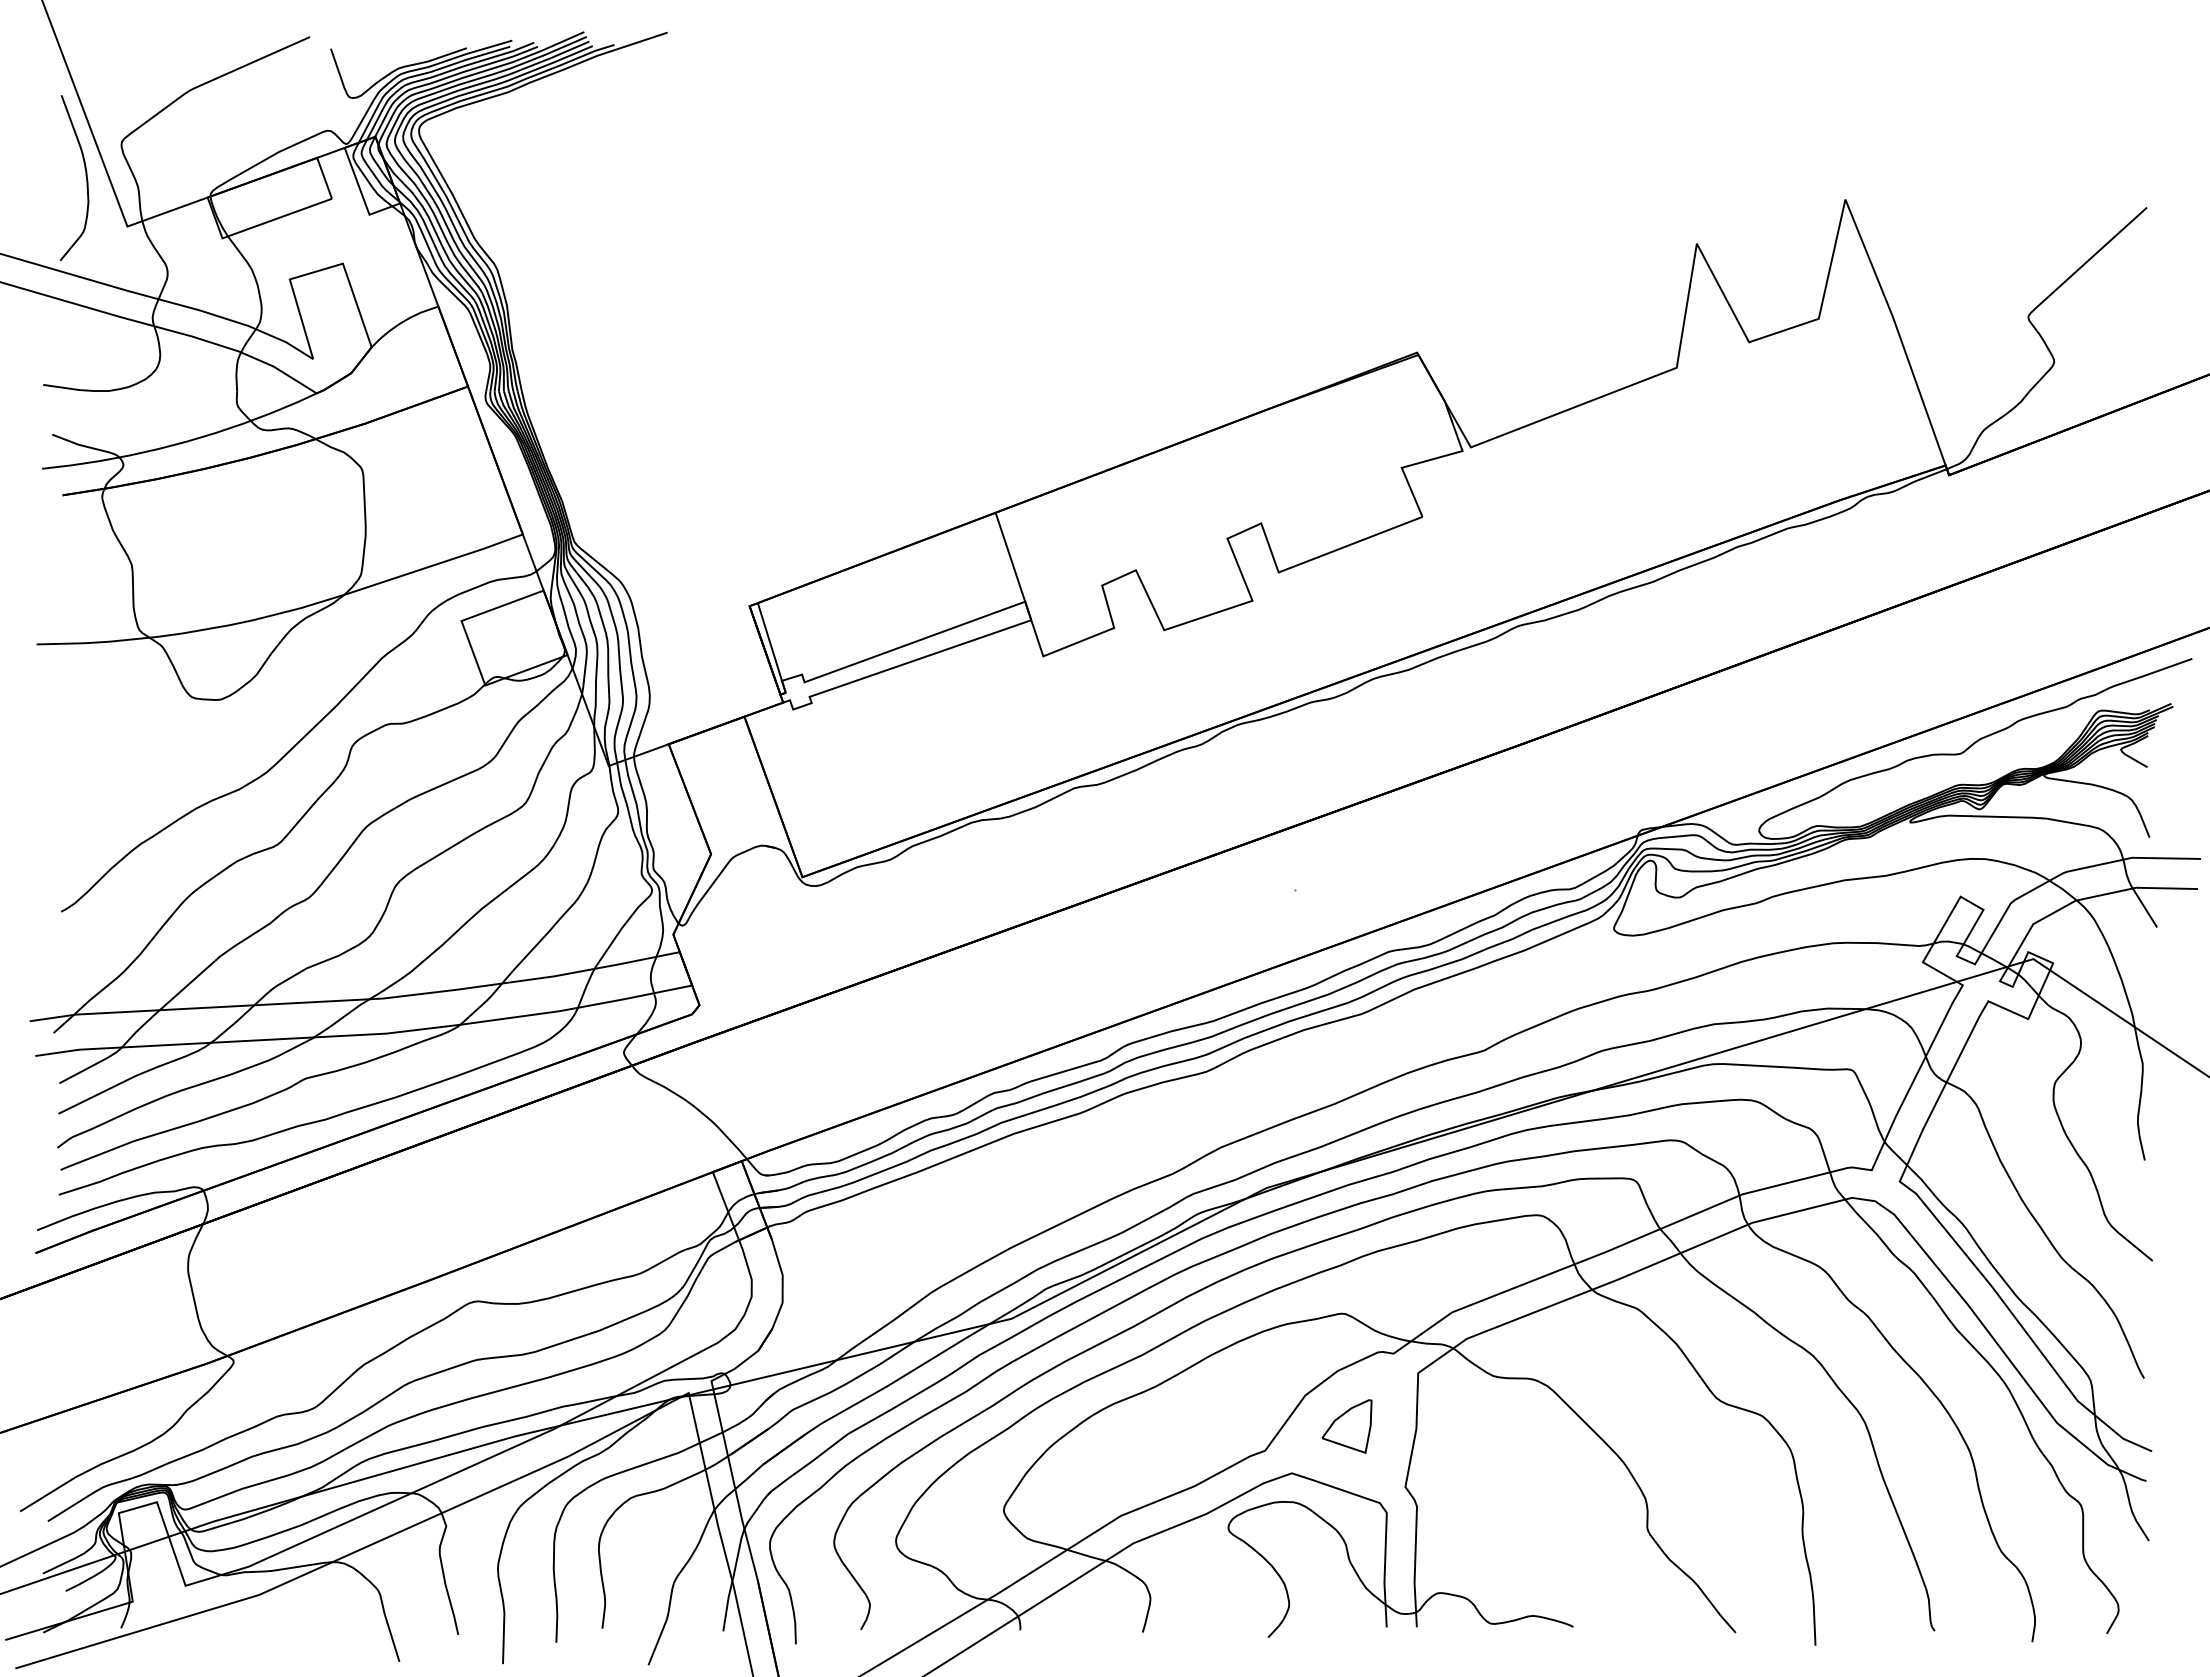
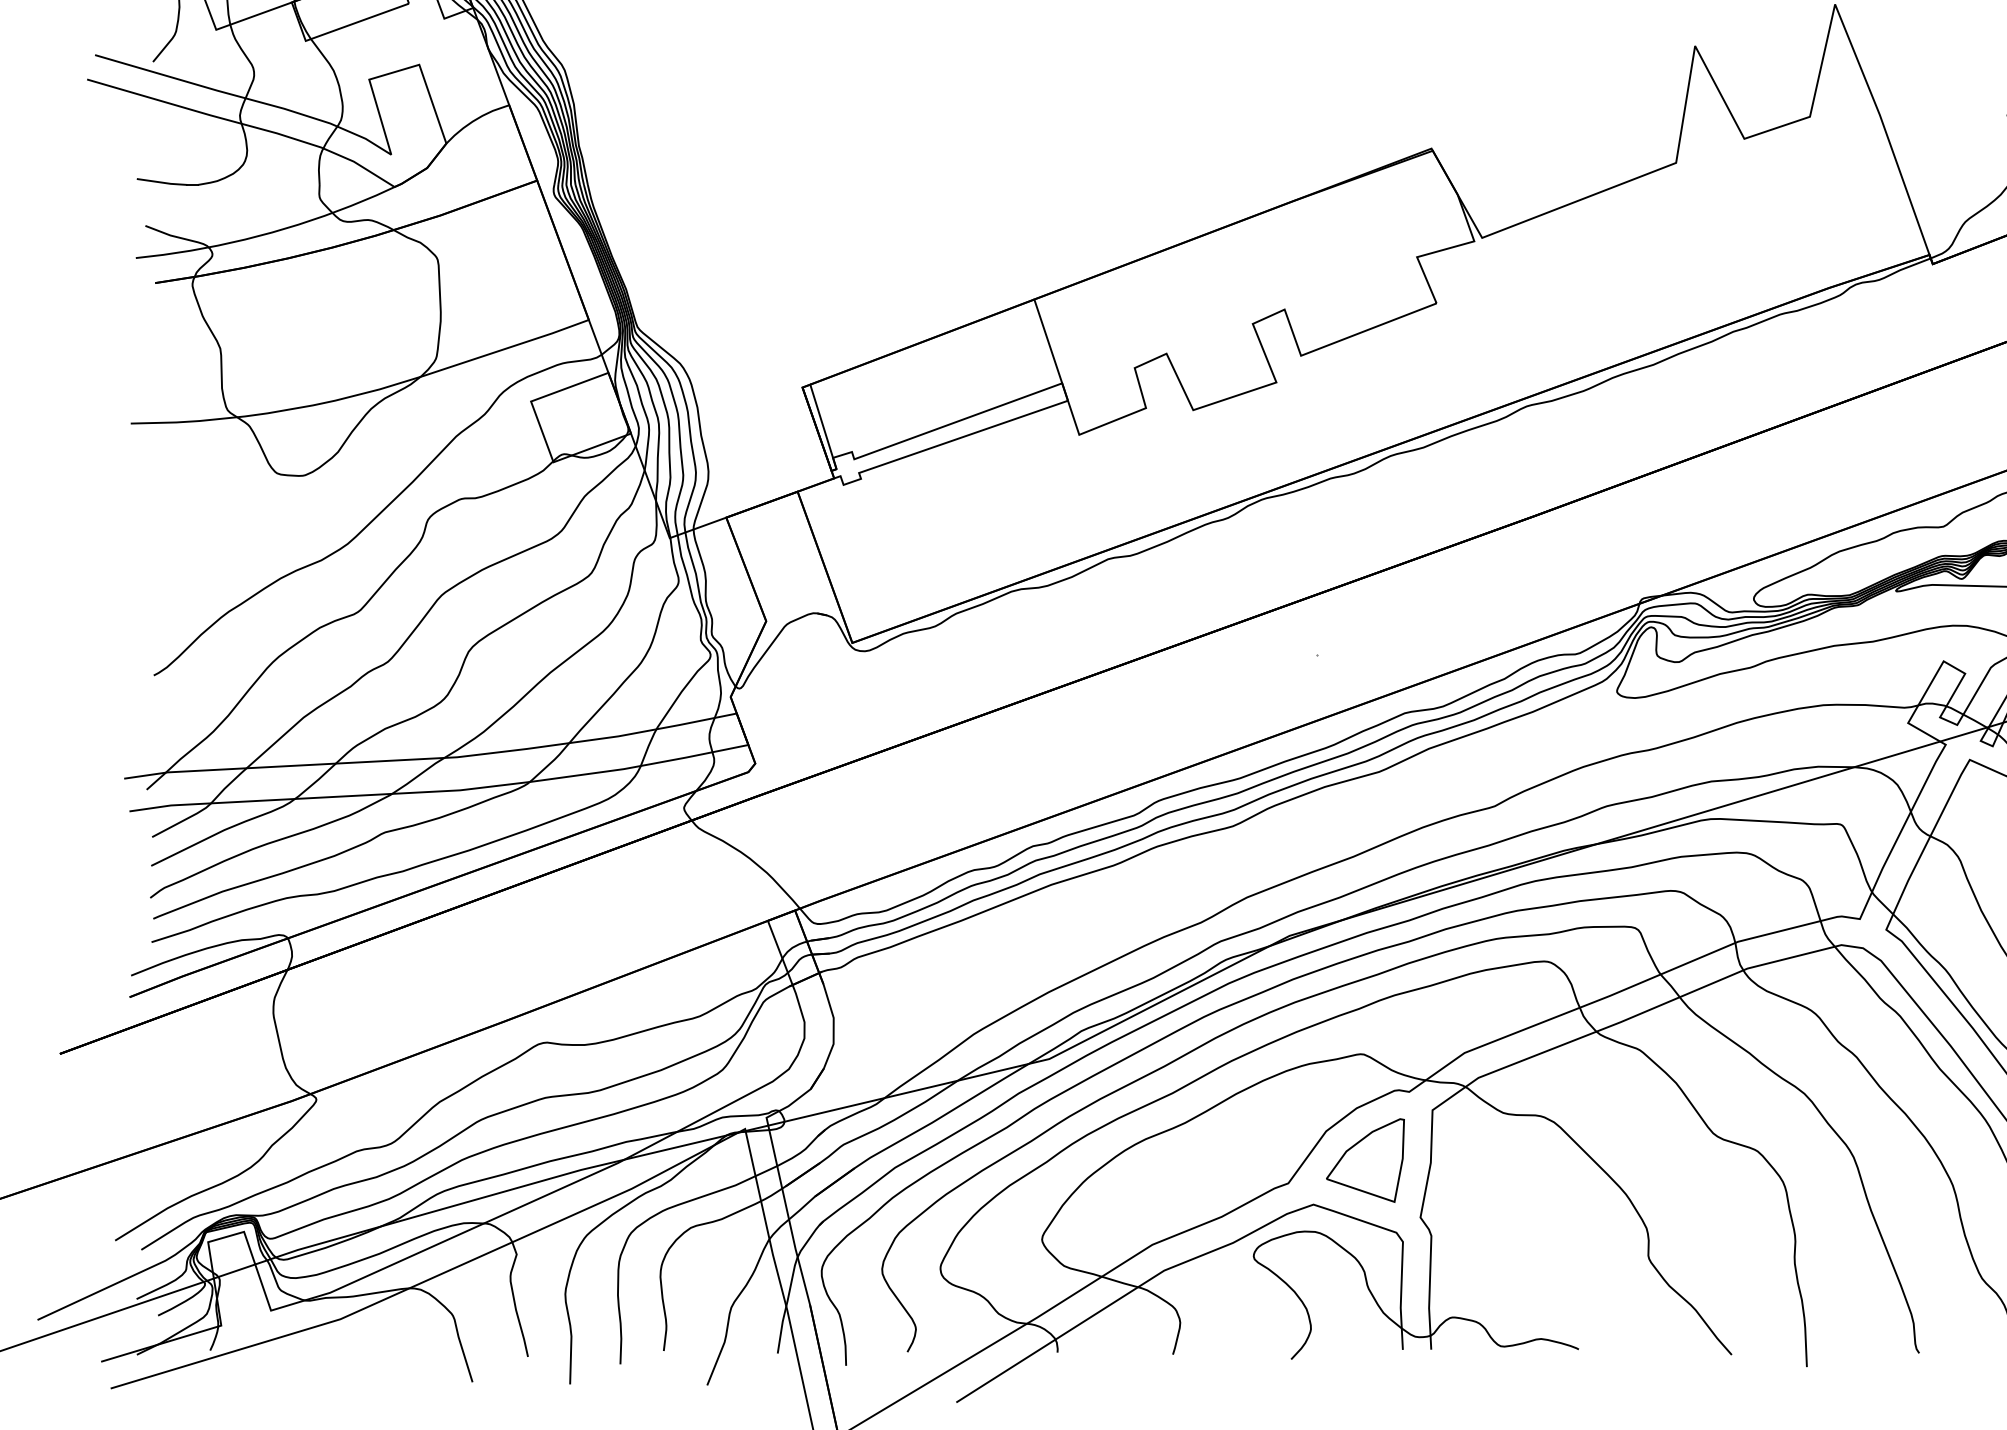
part: (1346, 1426) -> (1364, 1160), size x1.67

